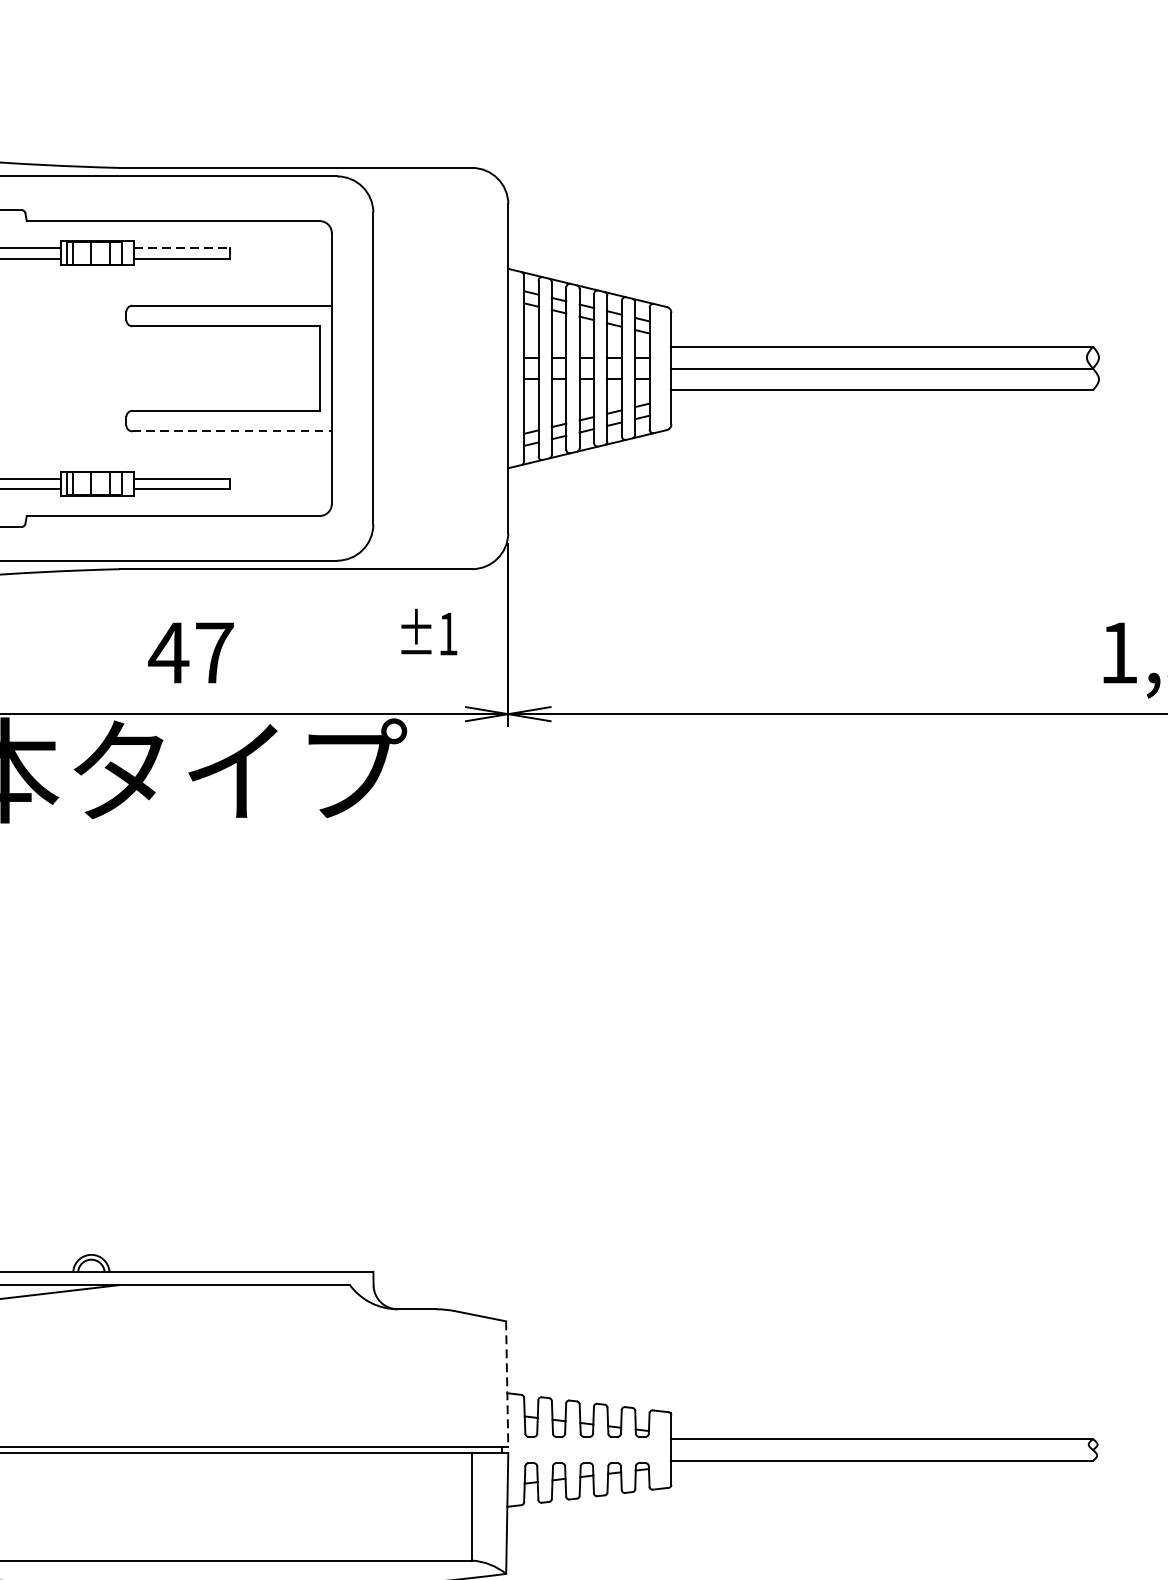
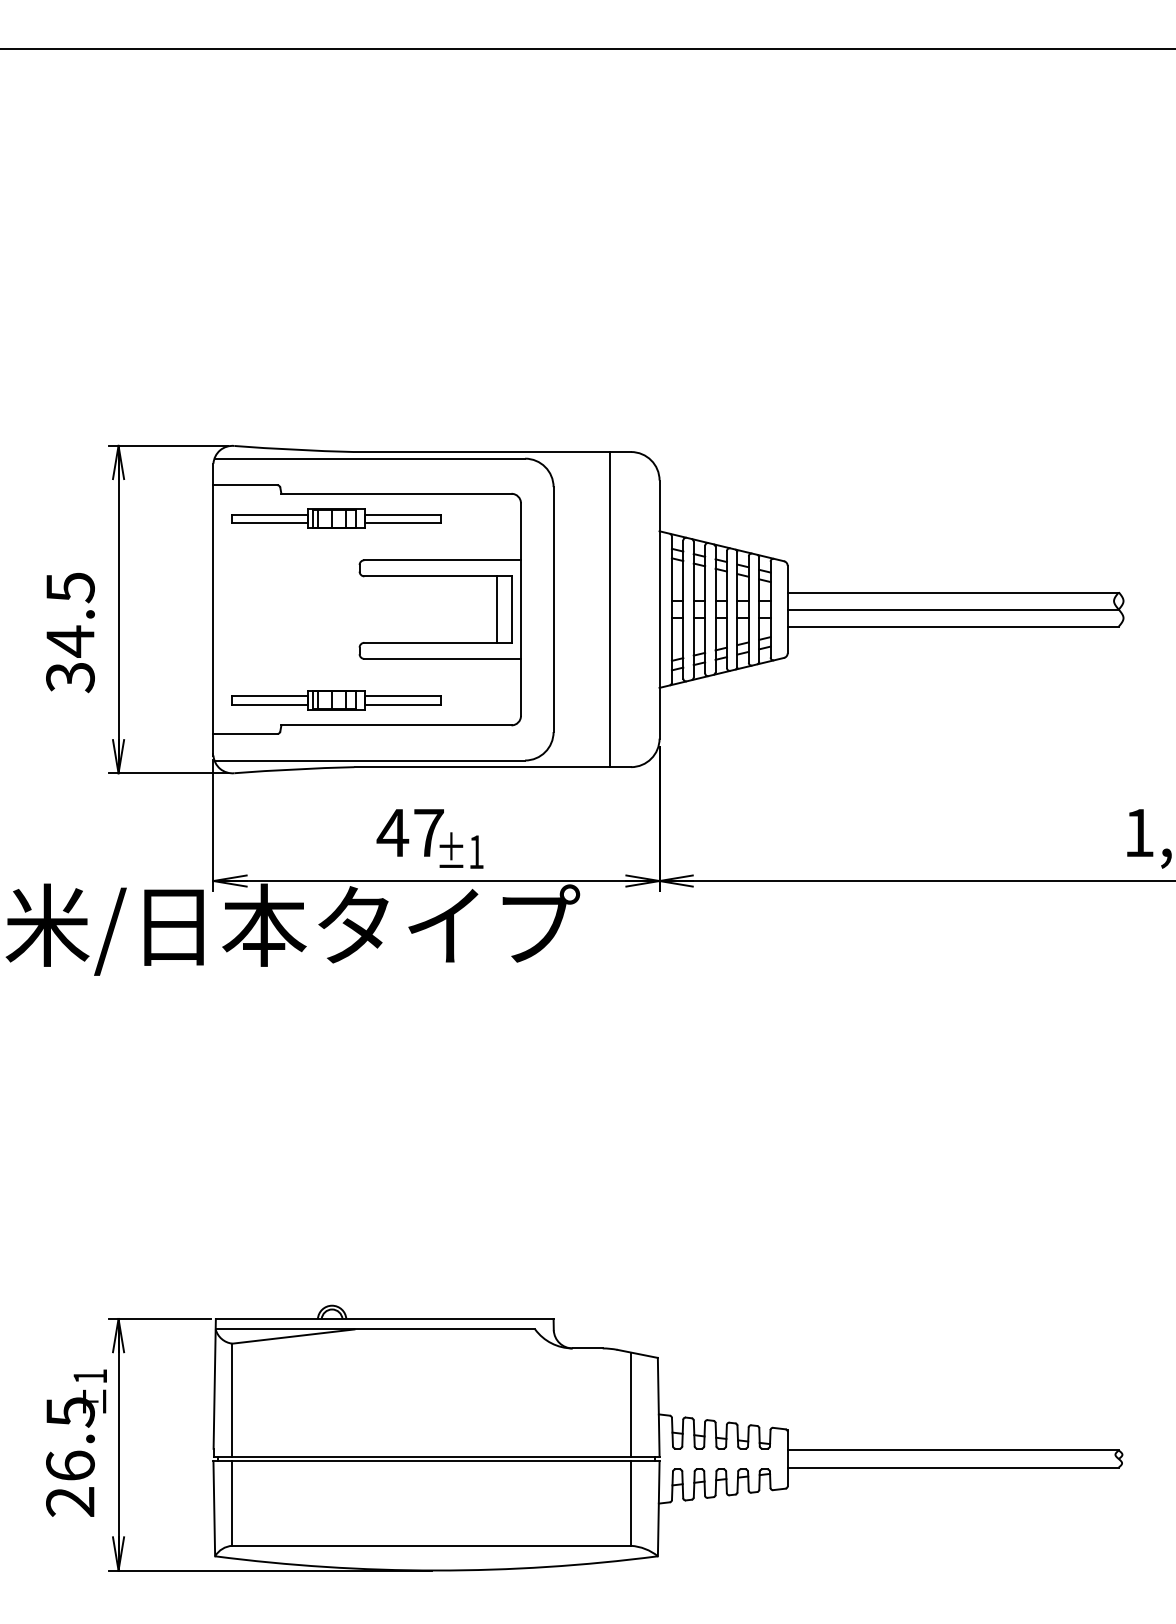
line: (182, 247) -> (403, 514), dashed -> solid
line: (301, 368) -> (497, 609), added
line: (445, 368) -> (610, 609), added
line: (233, 430) -> (443, 658), dashed -> solid
text: (429, 631) -> (461, 850), moved
line: (472, 1380) -> (631, 1404), added
line: (506, 1384) -> (658, 1407), dashed -> solid

